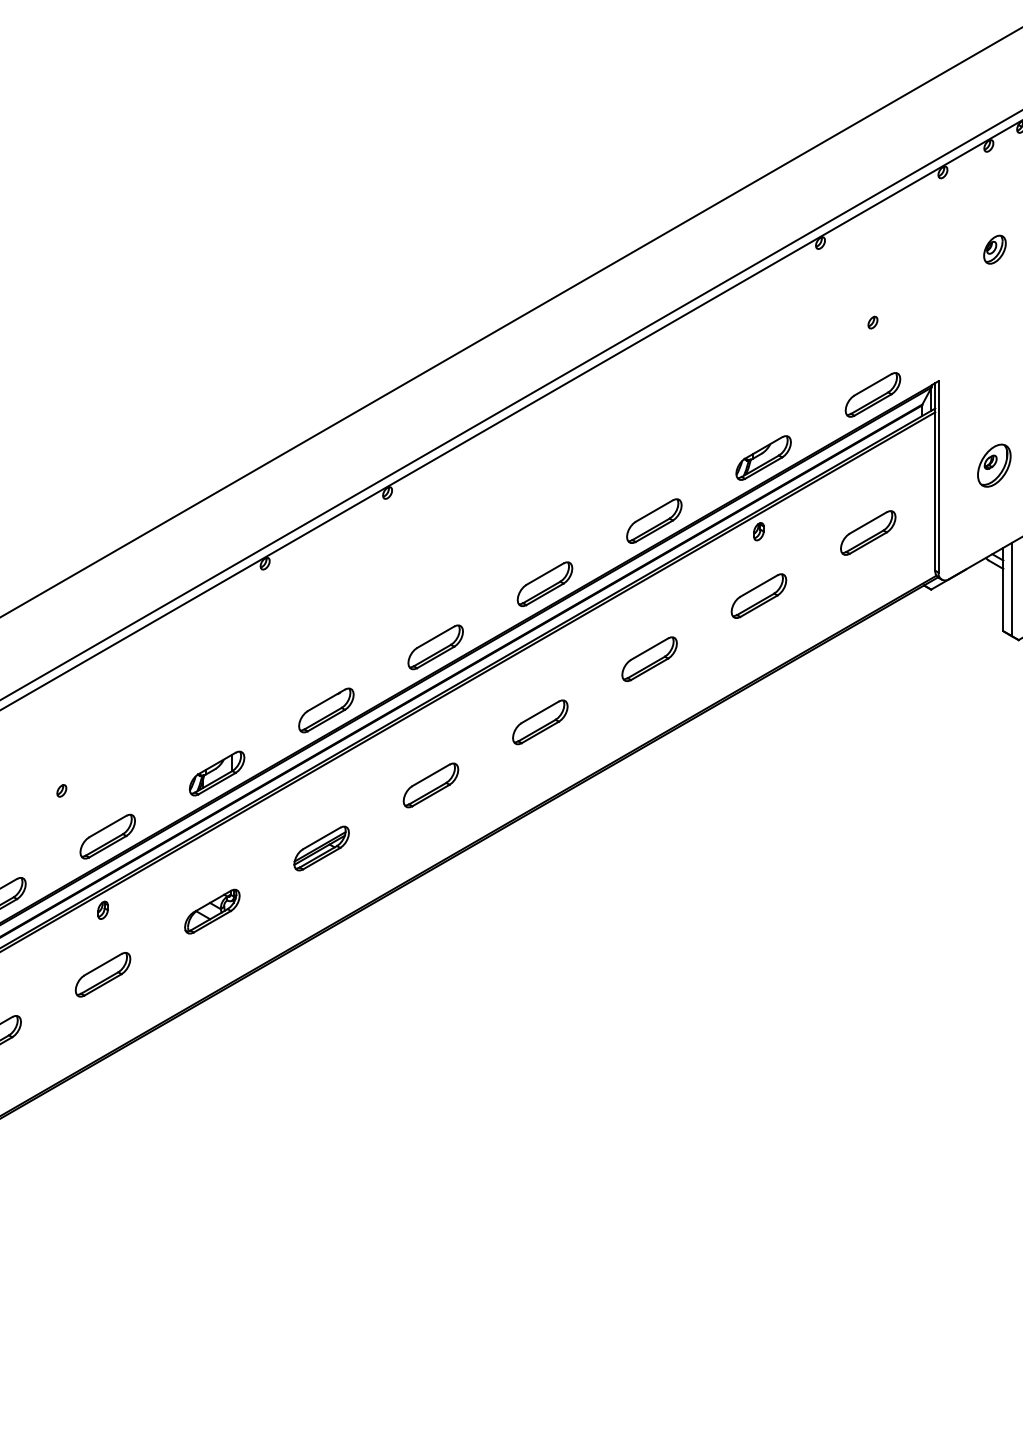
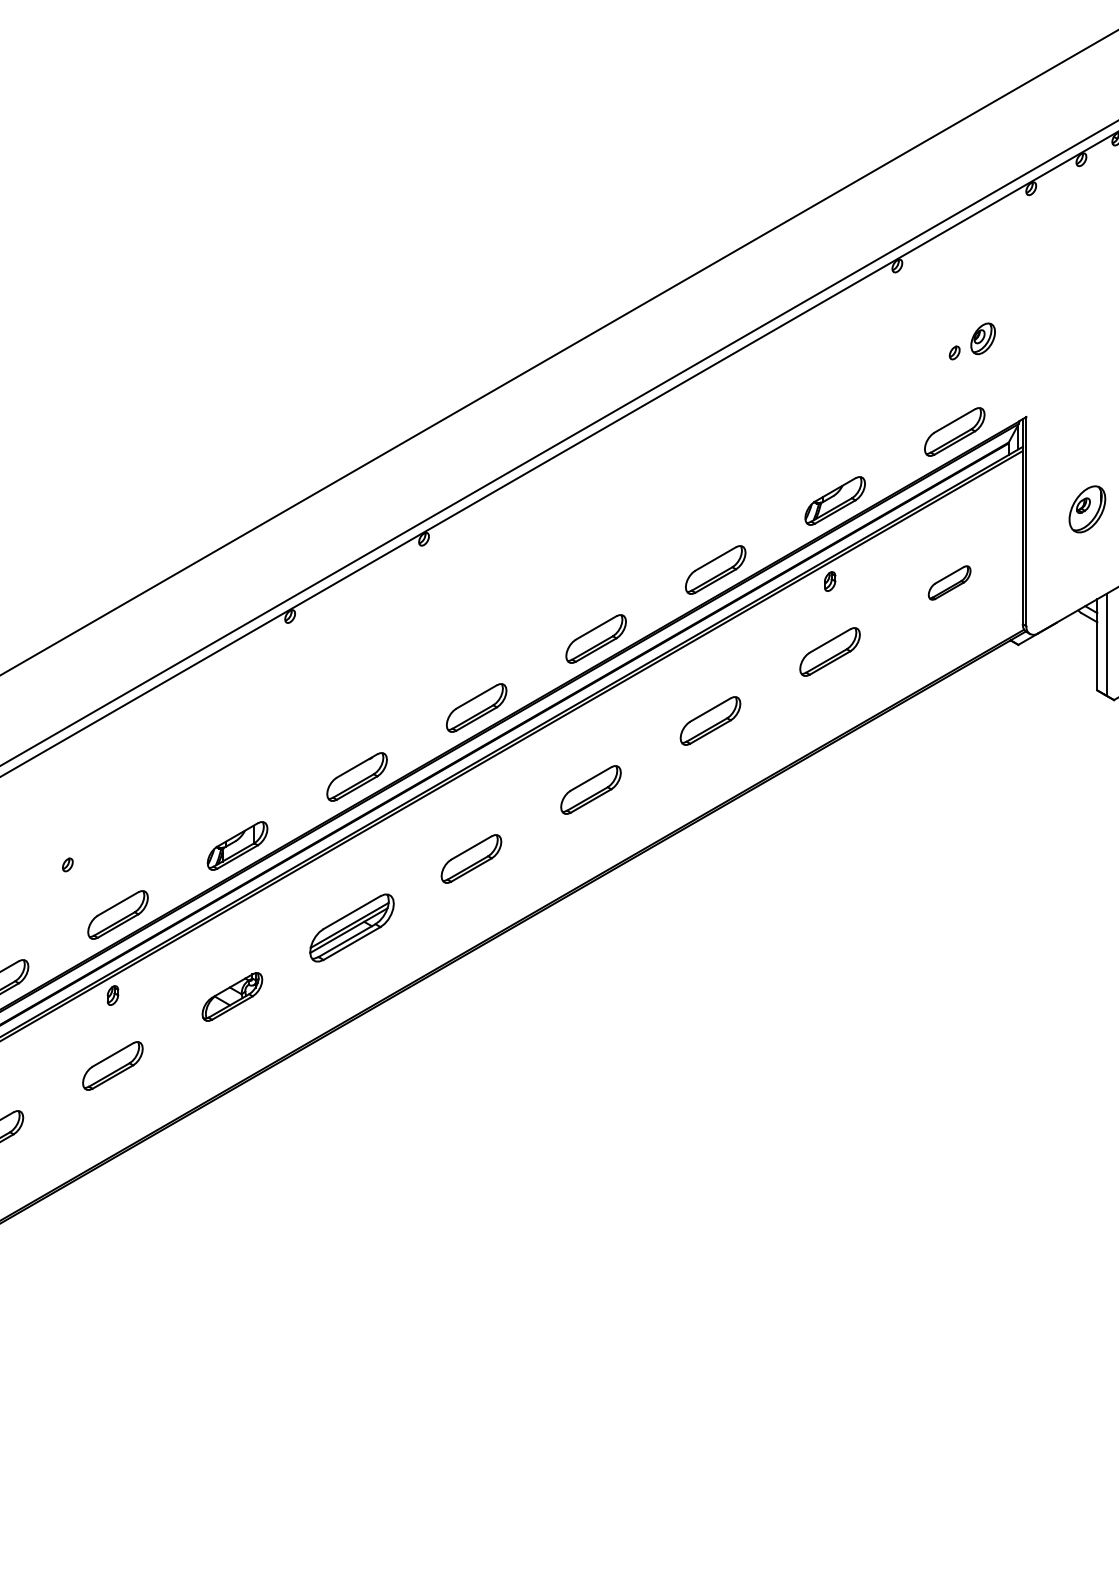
part: (994, 249) -> (982, 338), moved
part: (868, 532) -> (949, 582), size x0.7
part: (321, 848) -> (351, 927), size x1.4

